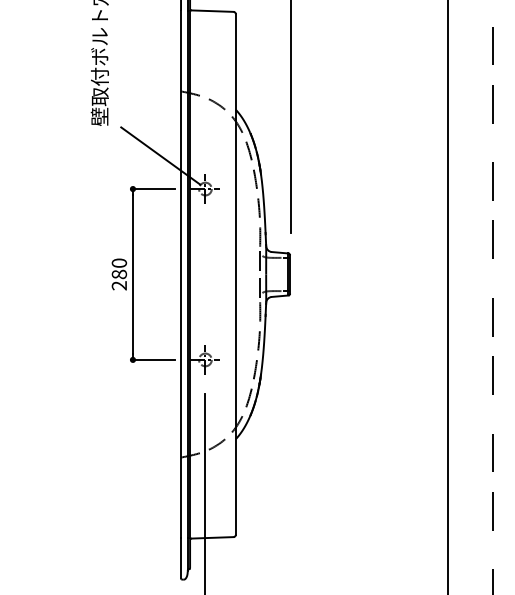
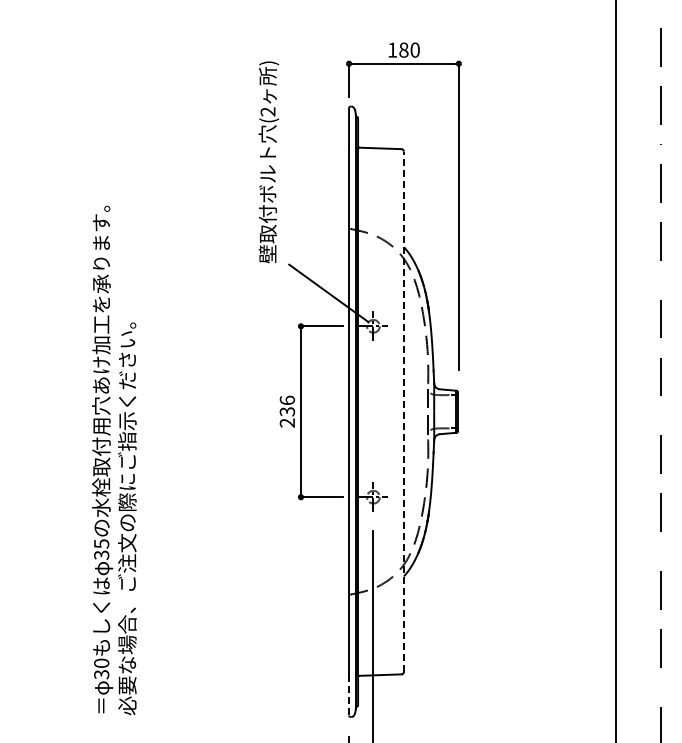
text: (118, 268) -> (286, 405), 280 -> 236
line: (235, 274) -> (403, 411), solid -> dashed
line: (181, 558) -> (349, 695), solid -> dashed

